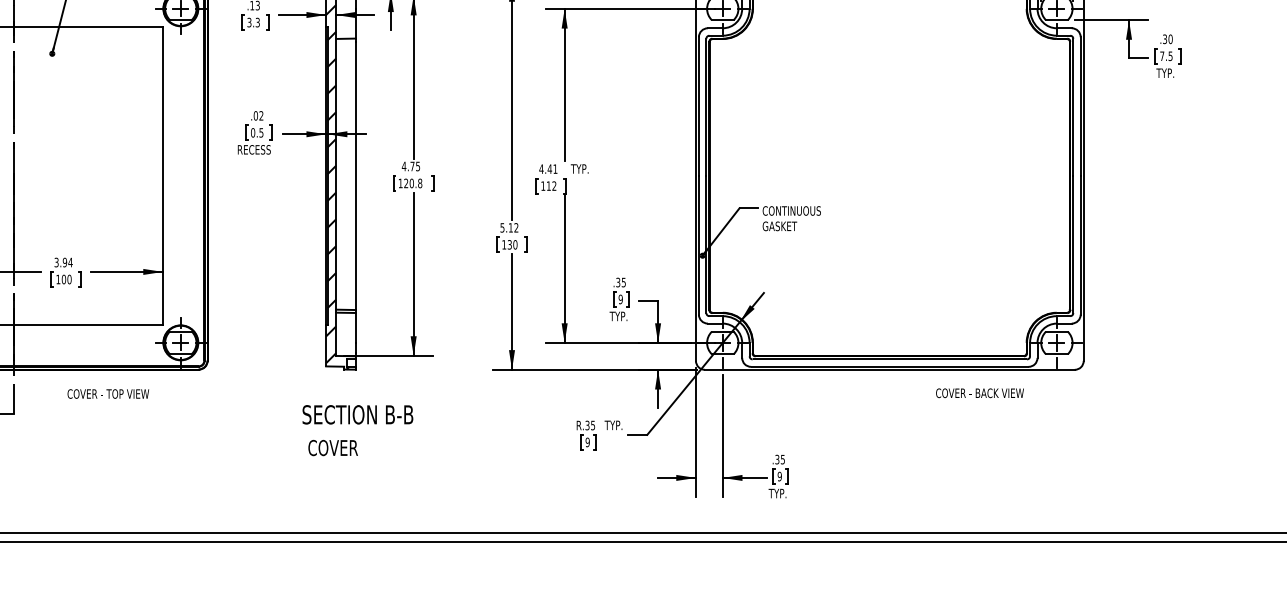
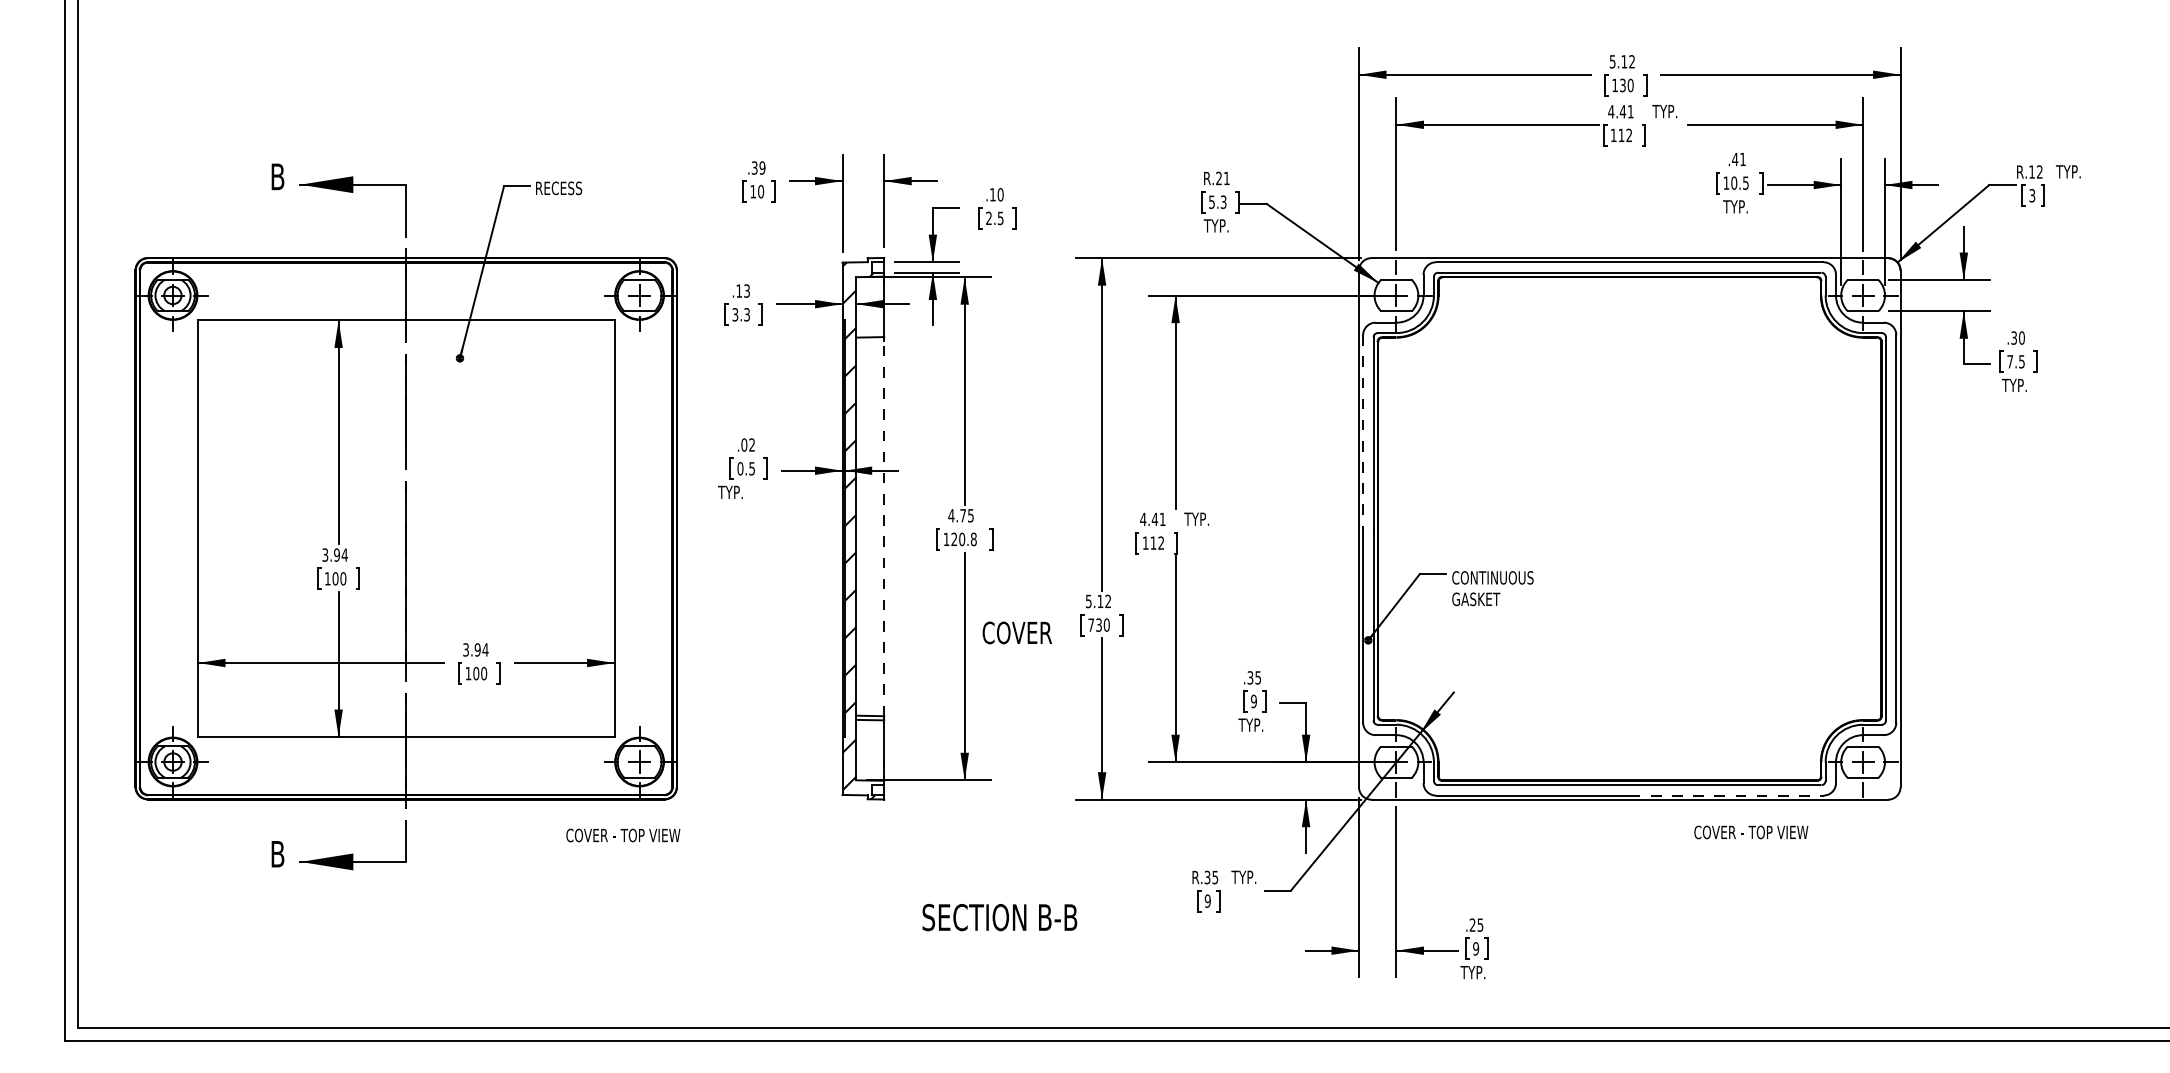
line: (699, 106) -> (1363, 432), solid -> dashed
text: (253, 149) -> (741, 492), RECESS -> TYP.
line: (356, 175) -> (884, 528), solid -> dashed
text: (503, 244) -> (1090, 624), 130 -> 730
line: (958, 366) -> (1725, 795), solid -> dashed
text: (999, 393) -> (1782, 832), COVER - BACK VIEW -> COVER - TOP VIEW
text: (108, 394) -> (623, 835), moved
text: (357, 414) -> (999, 917), moved
text: (332, 447) -> (1016, 632), moved
text: (777, 459) -> (1472, 924), .35 -> .25

